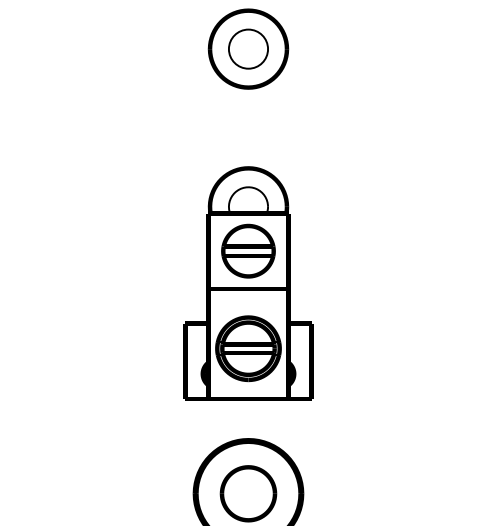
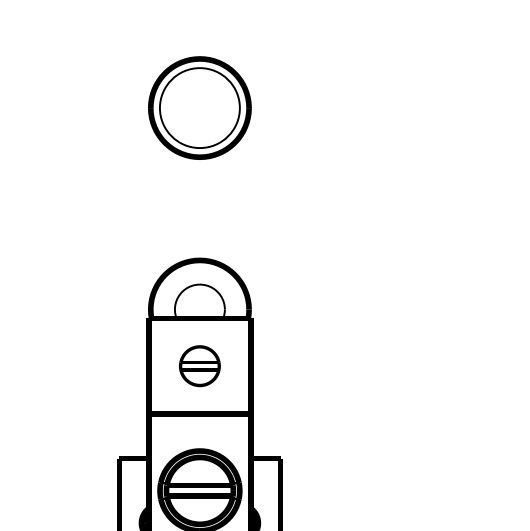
circle: (248, 48) -> (199, 107), size x1.6
part: (248, 250) -> (199, 365), size x0.6

